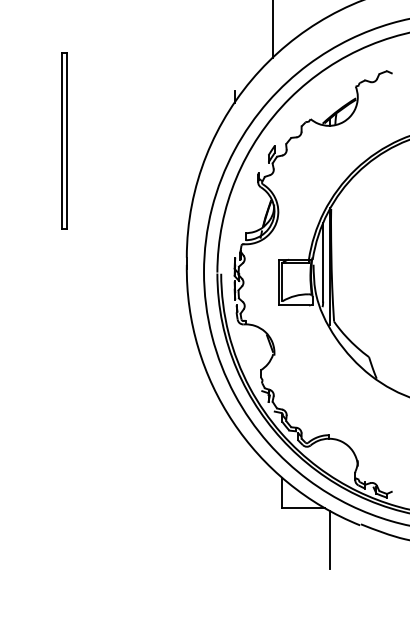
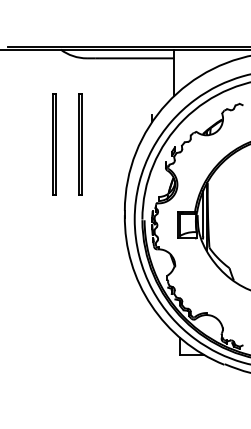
line: (107, 141) -> (79, 144), added
line: (330, 538) -> (207, 372), removed

